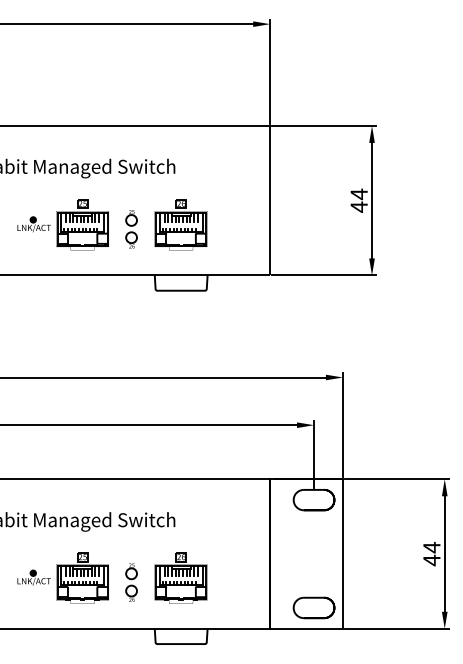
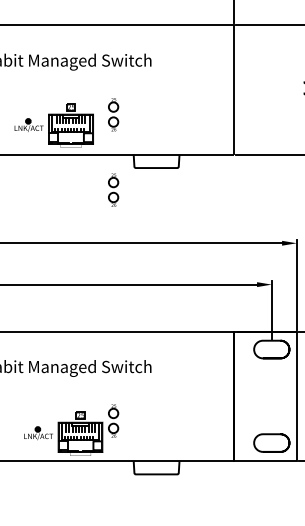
part: (62, 224) -> (53, 125), moved
part: (180, 224) -> (156, 110), removed
part: (131, 316) -> (113, 190), added
part: (62, 577) -> (63, 433), moved
part: (180, 577) -> (156, 416), removed

